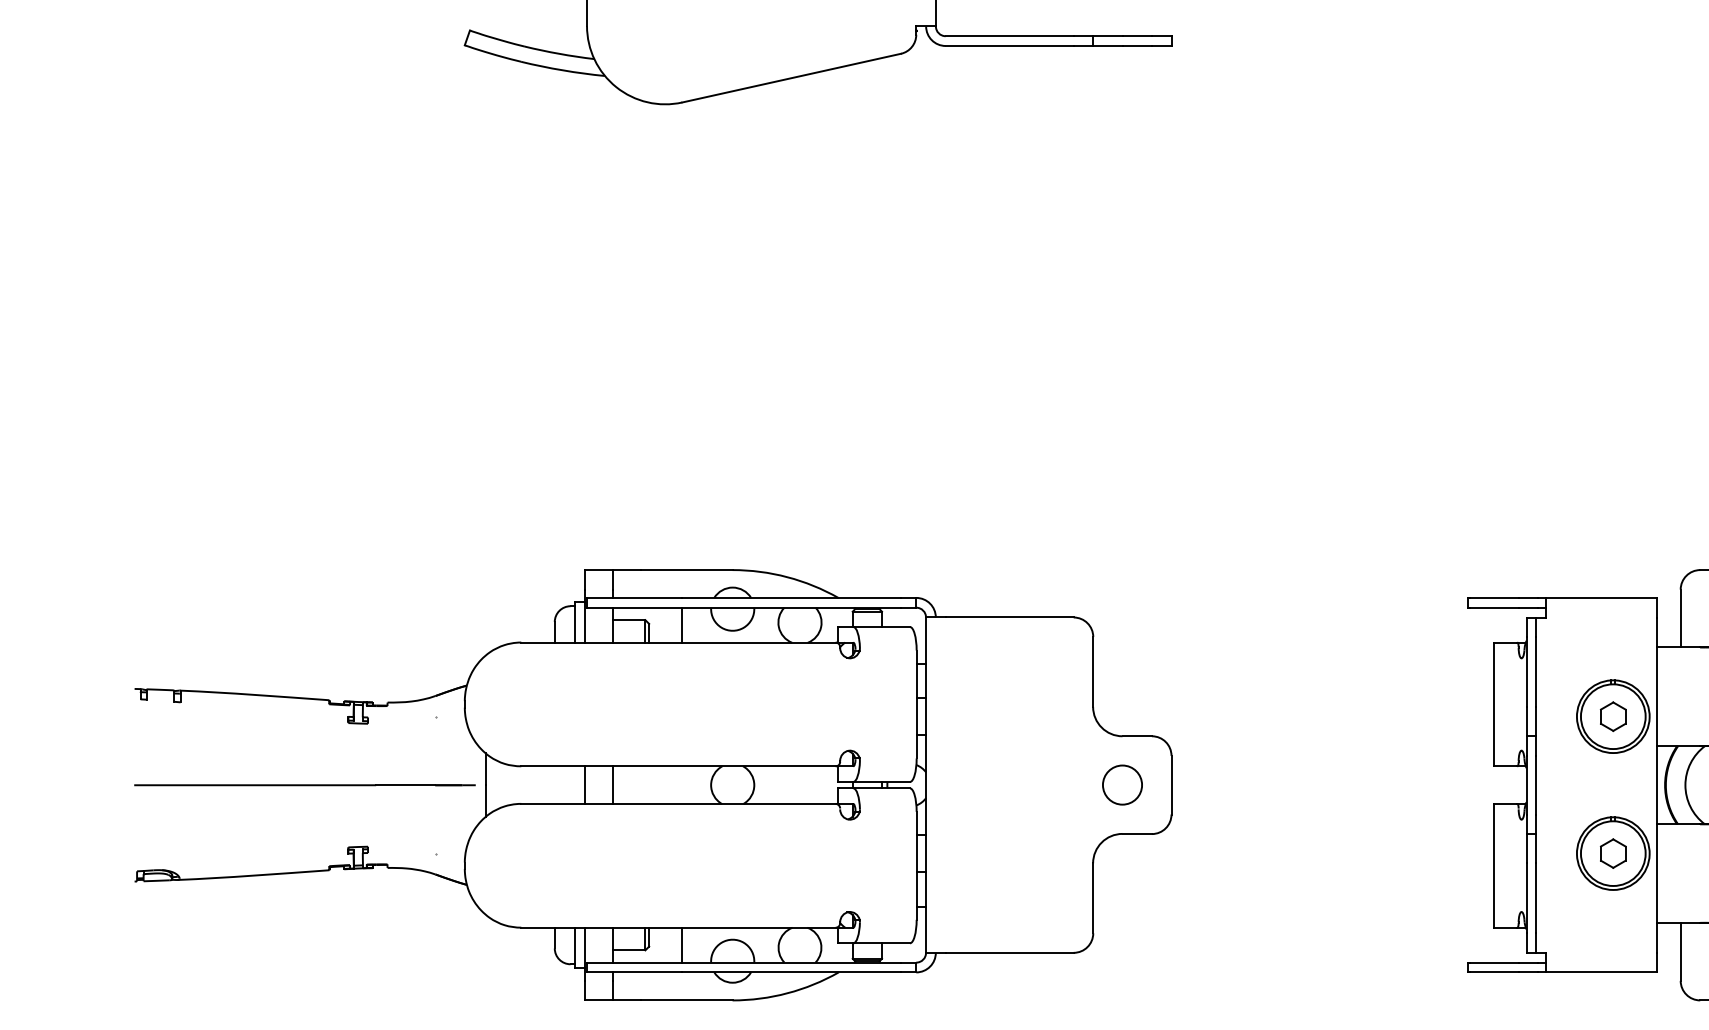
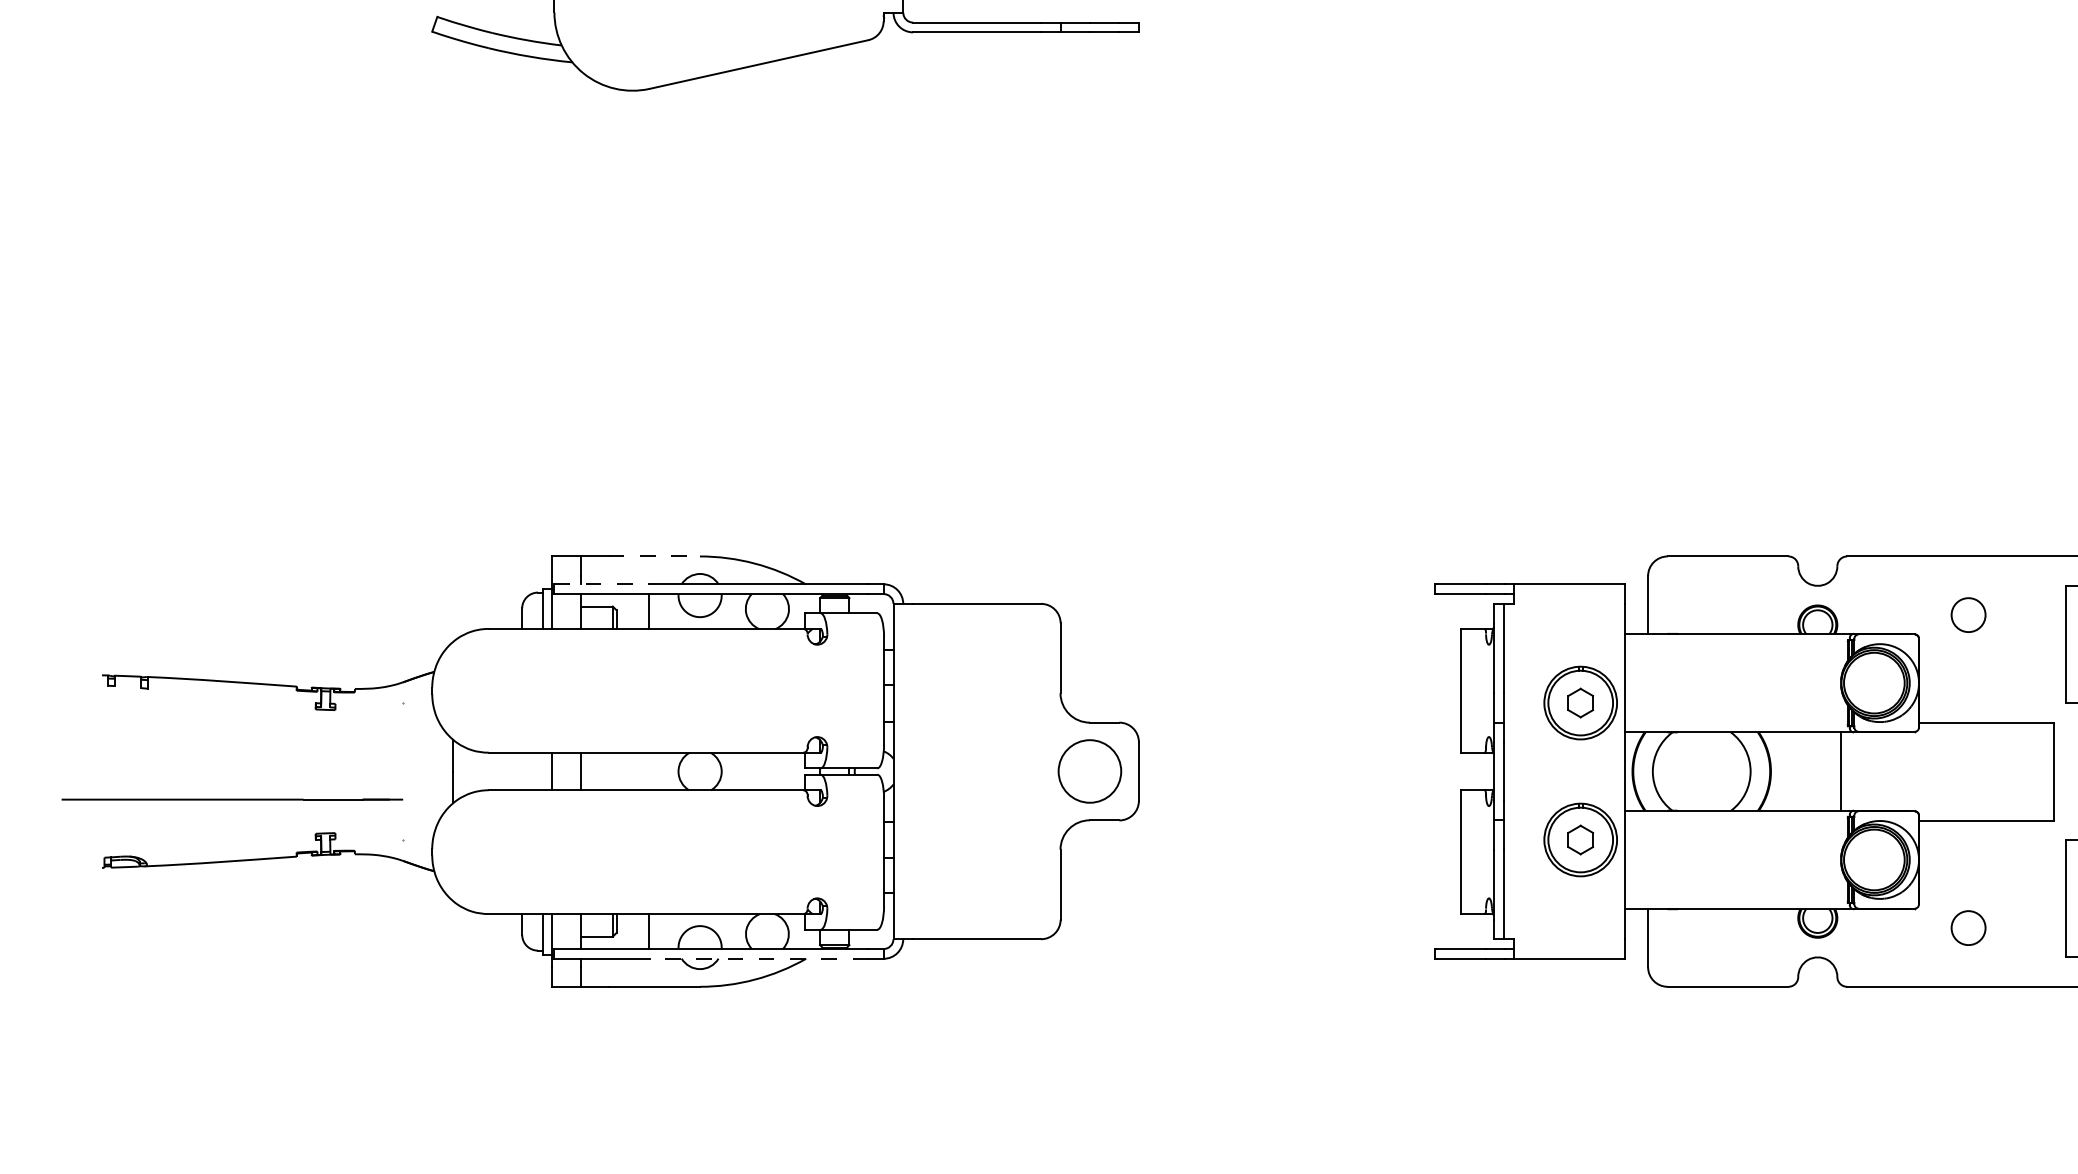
line: (687, 570) -> (654, 556), solid -> dashed
line: (635, 598) -> (602, 584), solid -> dashed
line: (305, 785) -> (232, 799), moved
circle: (1122, 785) -> (1089, 771), size x1.6
line: (791, 972) -> (758, 958), solid -> dashed

